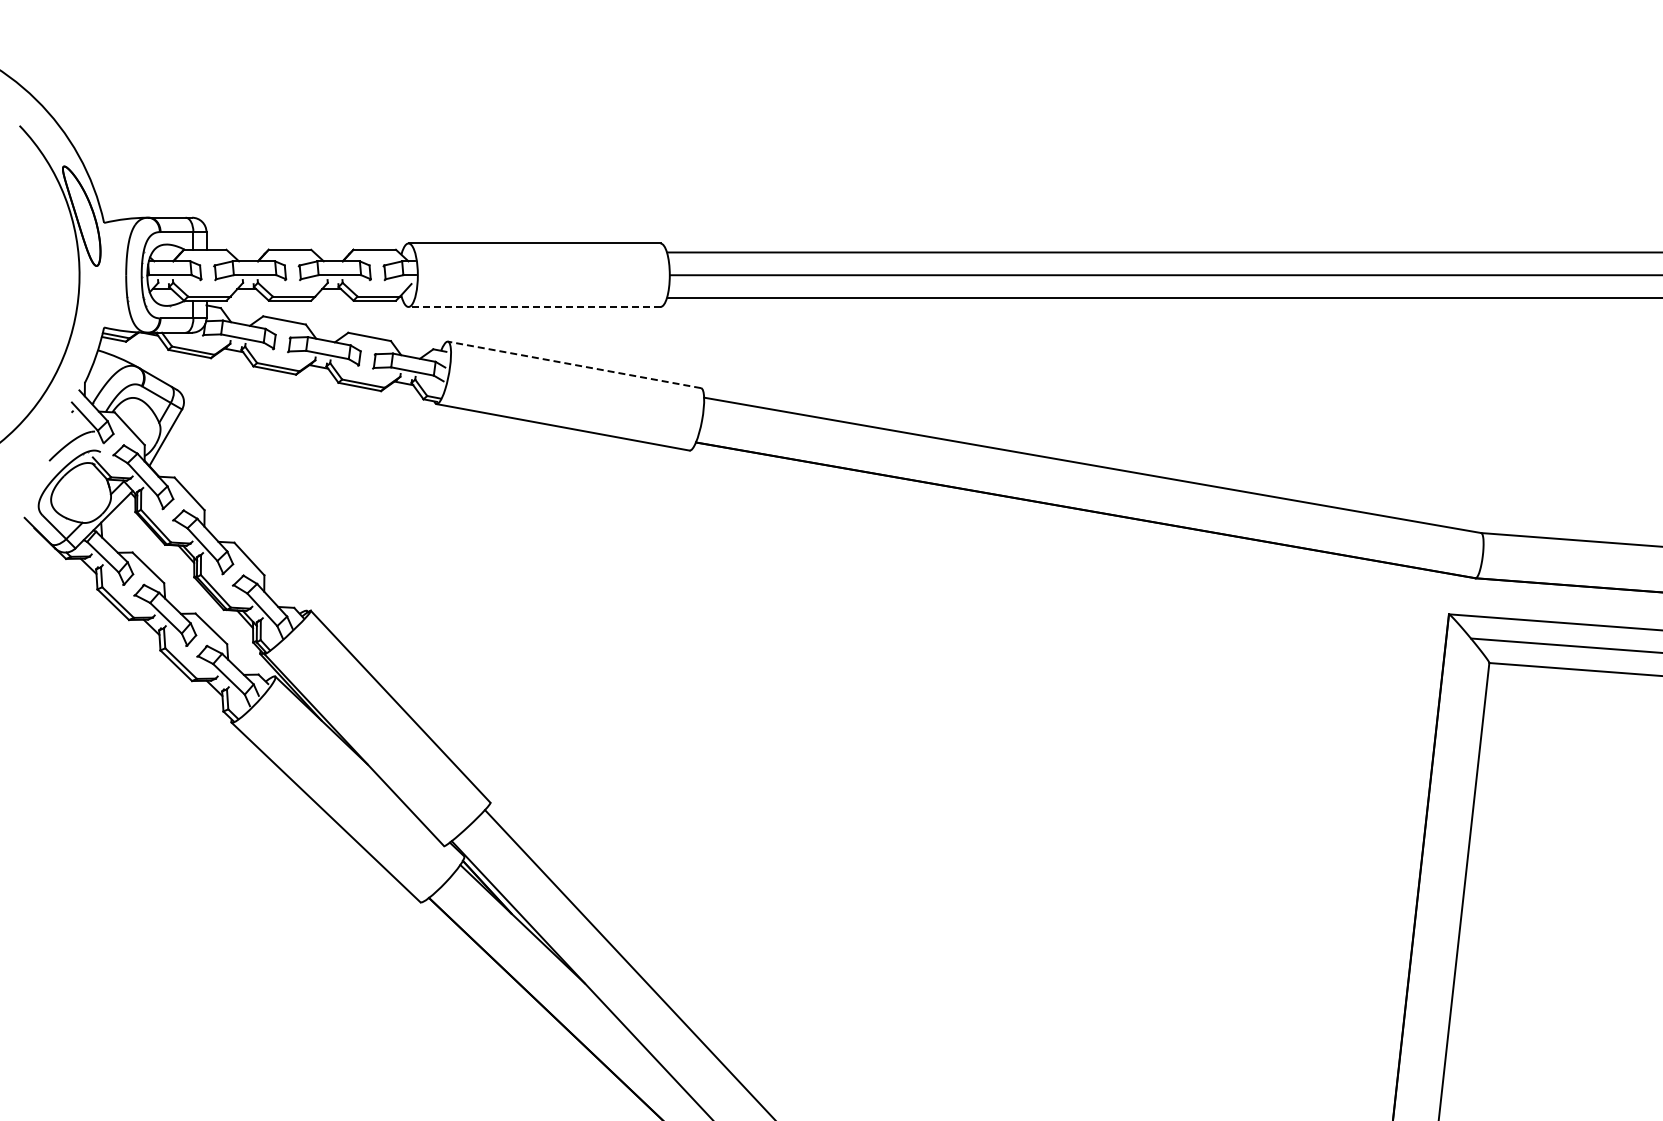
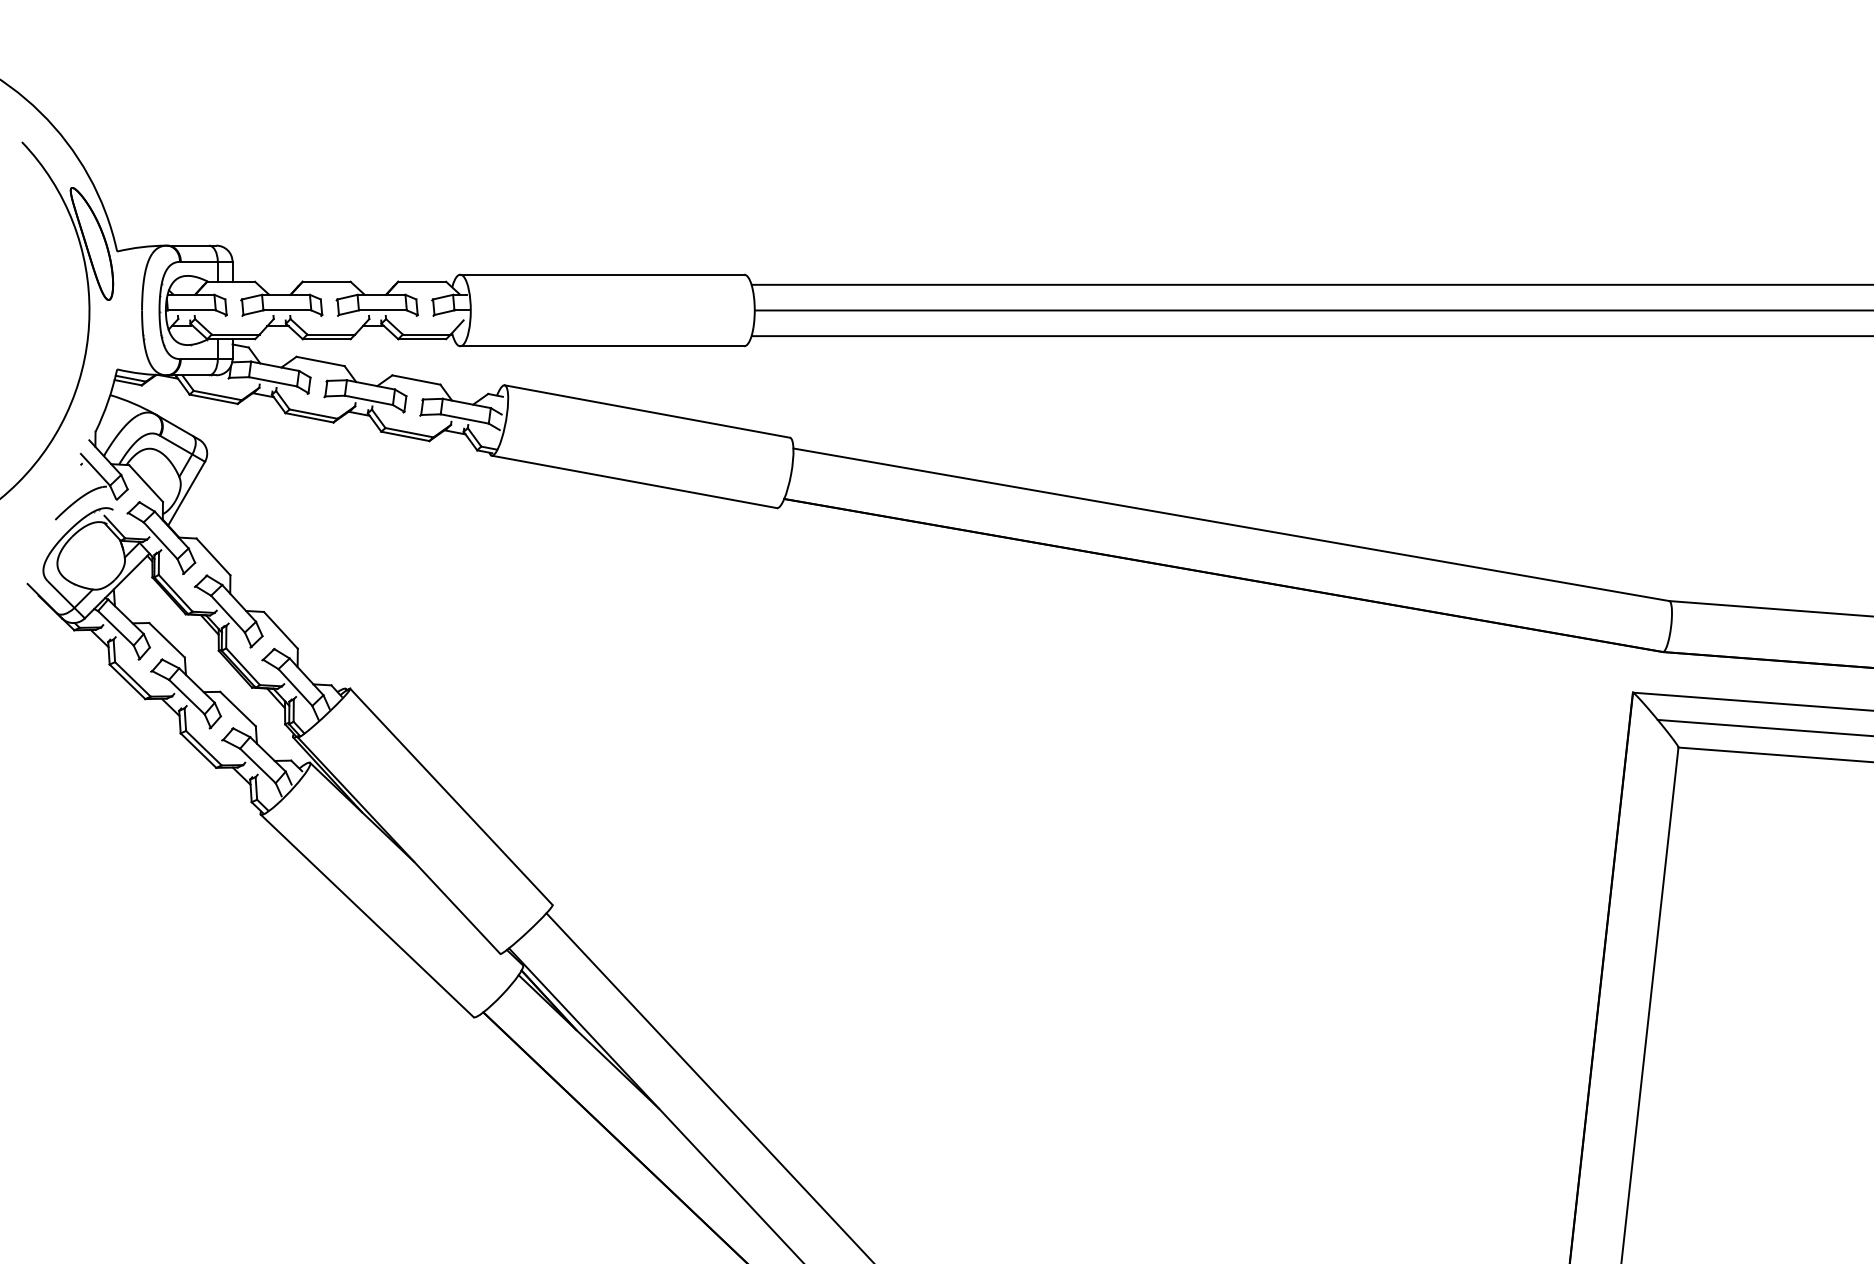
line: (534, 306) -> (602, 345), dashed -> solid
line: (574, 364) -> (647, 411), dashed -> solid

